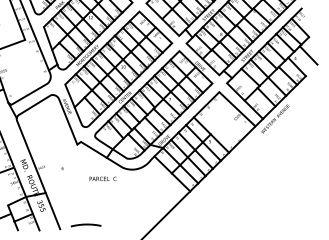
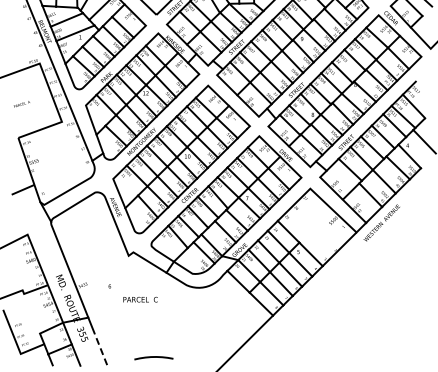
text: (102, 178) -> (140, 299), moved
line: (56, 217) -> (101, 349), solid -> dashed
curve: (85, 224) -> (153, 357), moved

